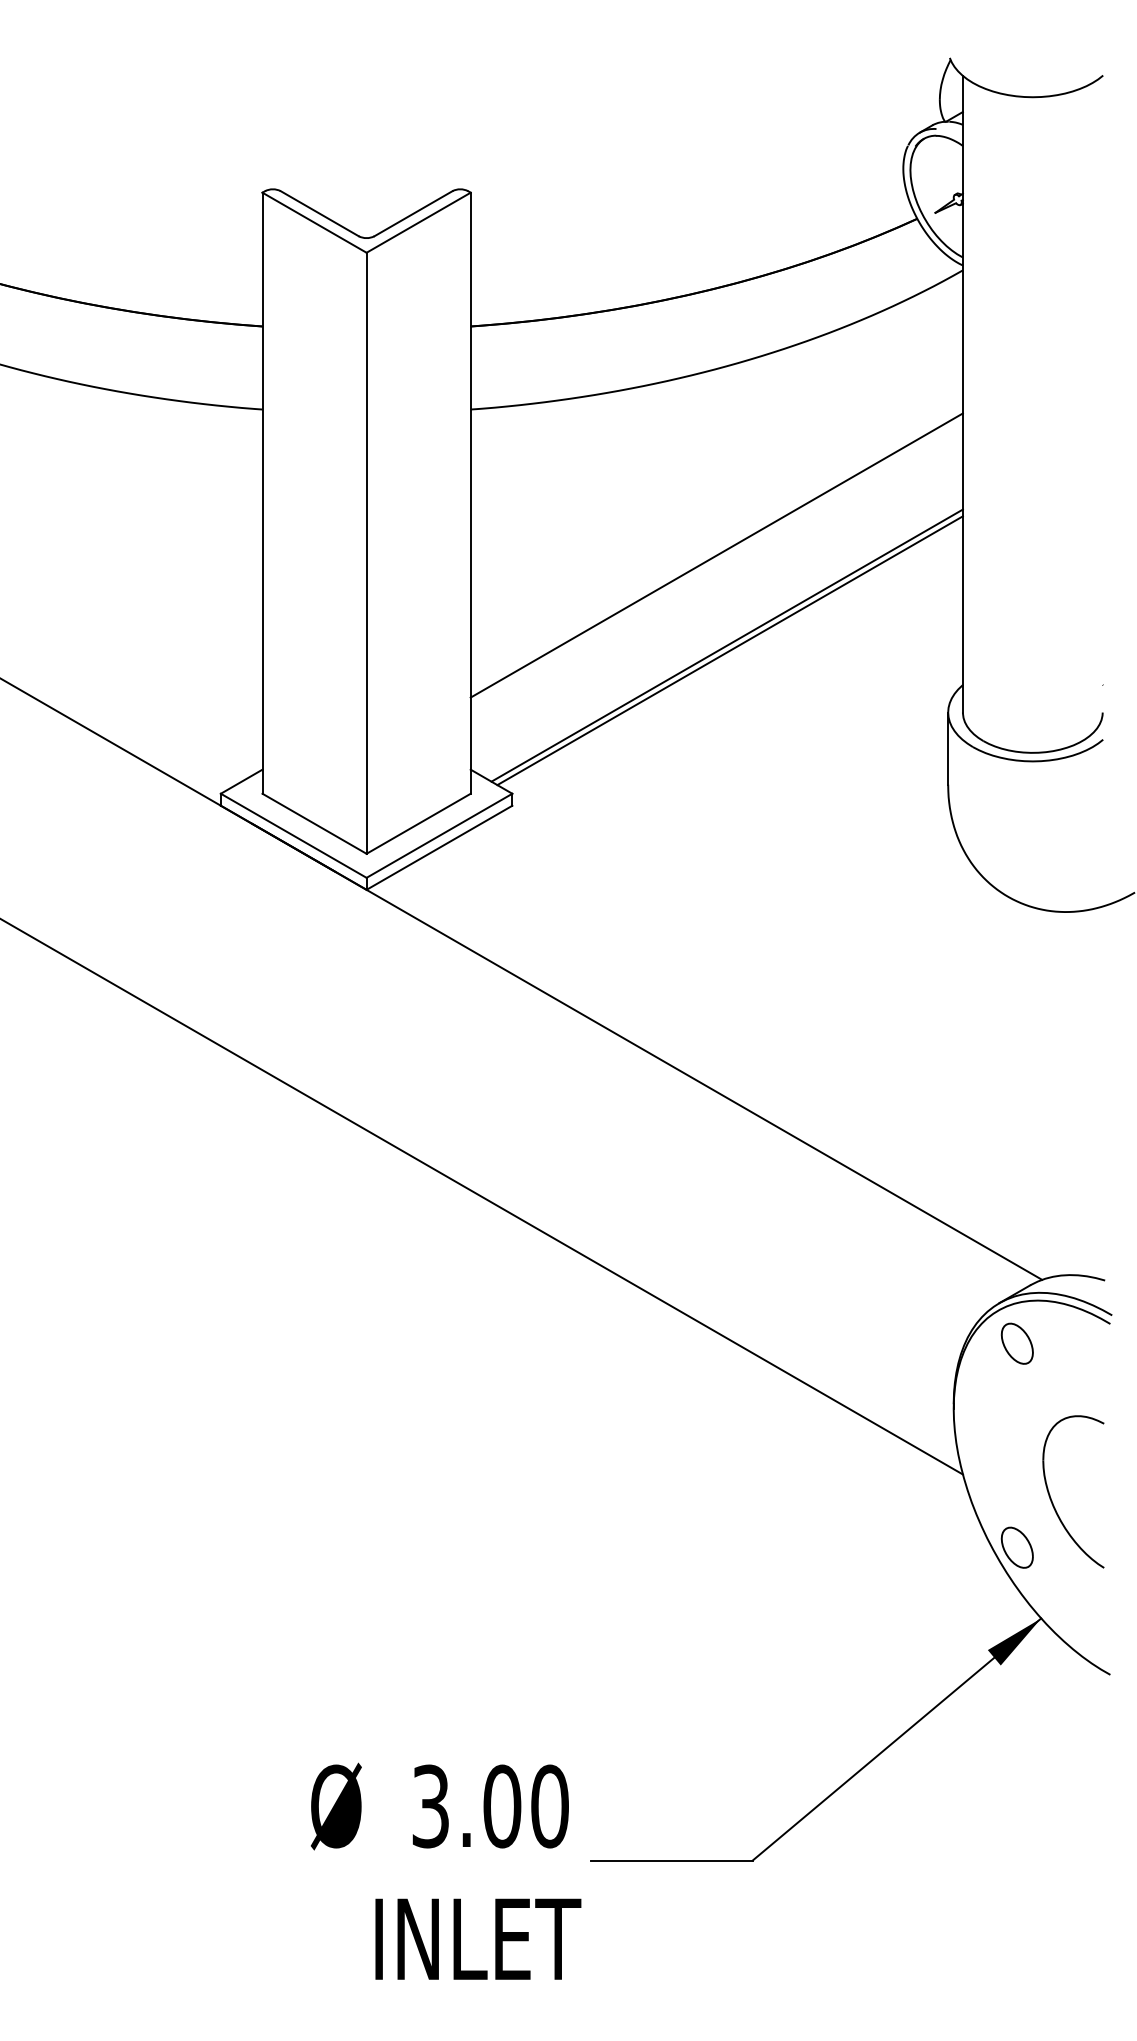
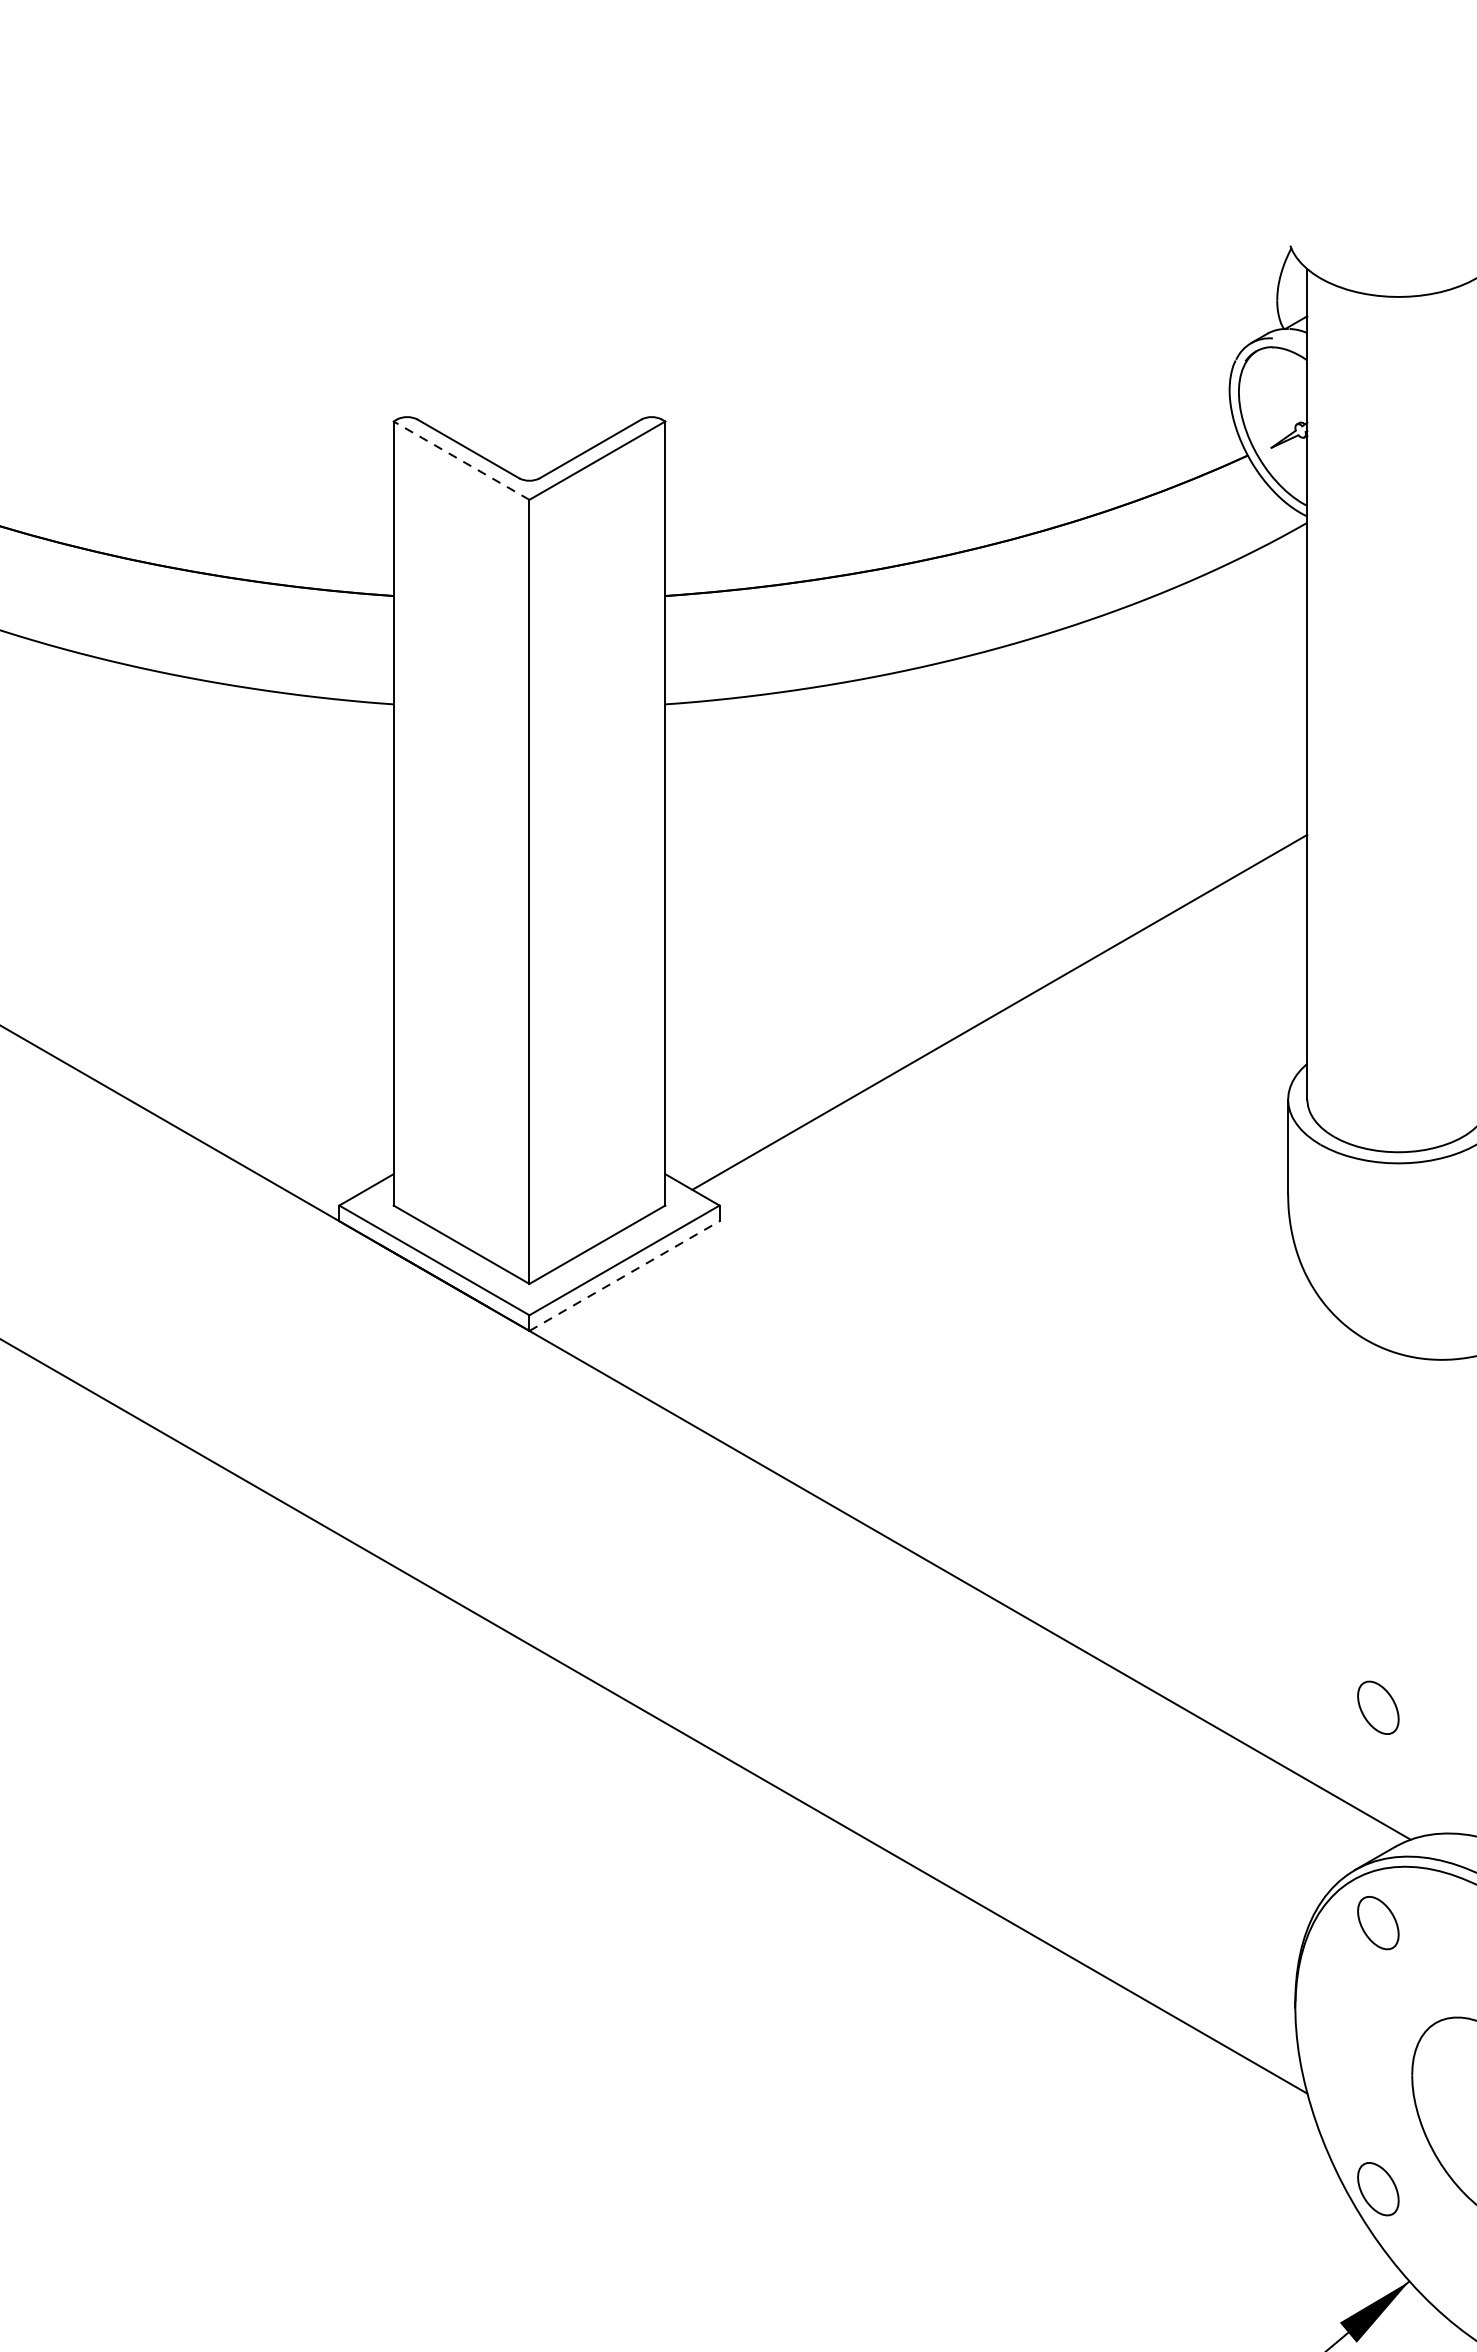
line: (314, 222) -> (461, 460), solid -> dashed
line: (716, 555) -> (985, 894), removed
line: (729, 650) -> (1002, 1018), removed
line: (439, 847) -> (624, 1275), solid -> dashed
part: (1016, 1178) -> (1377, 1707), added

